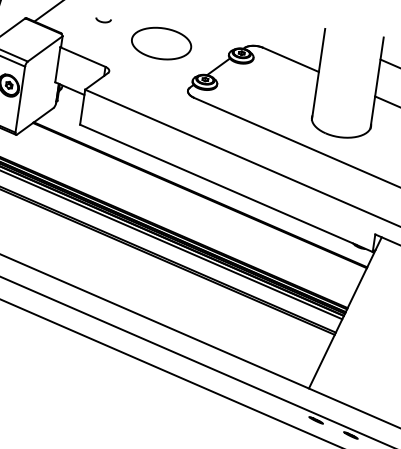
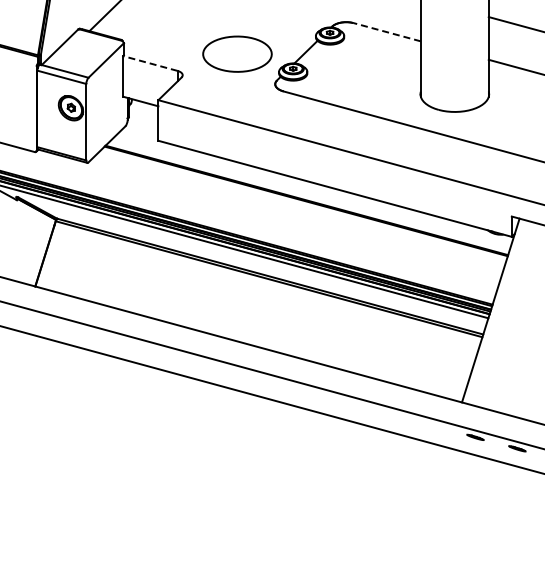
curve: (103, 21) -> (167, 19), removed
part: (161, 43) -> (237, 53), moved
line: (82, 56) -> (149, 63), solid -> dashed
line: (291, 60) -> (387, 32), solid -> dashed

